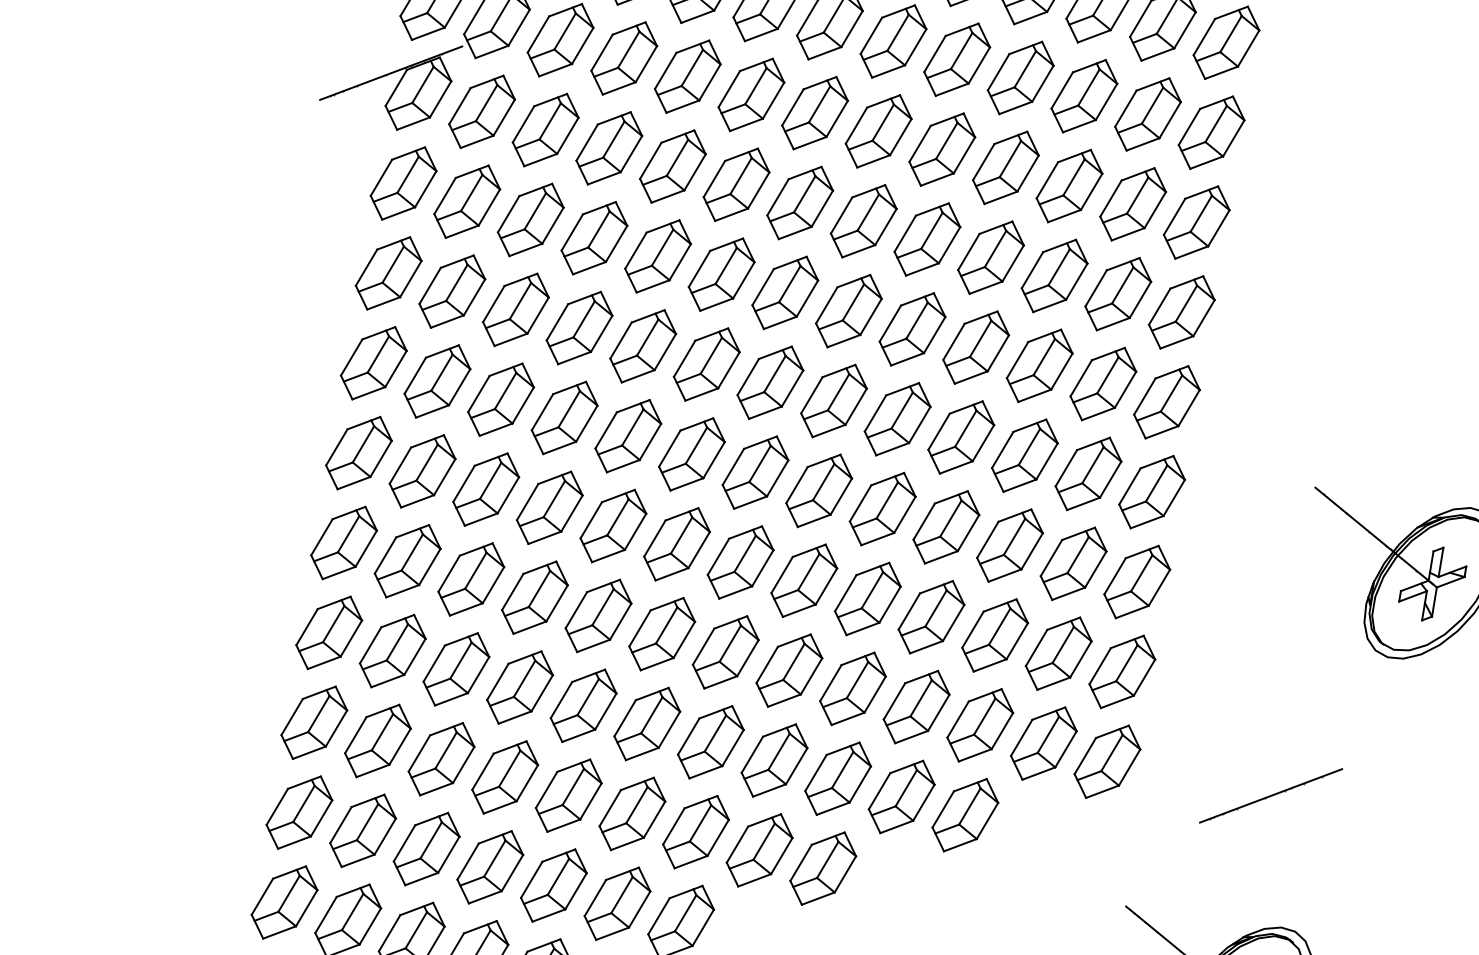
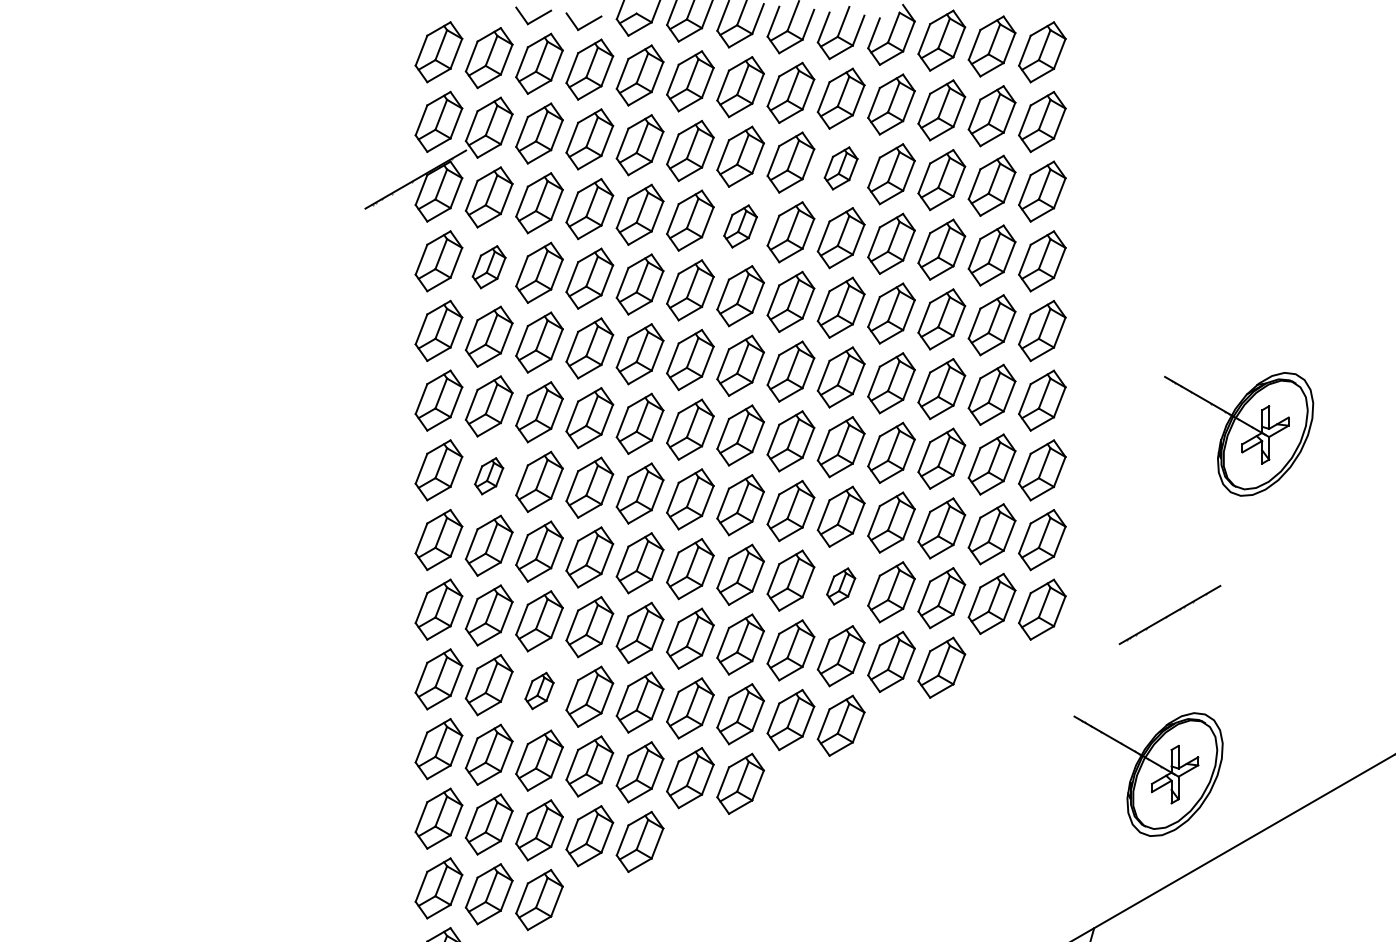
part: (941, 149) -> (840, 168), size x0.7
part: (466, 202) -> (488, 267), size x0.7
part: (799, 203) -> (740, 226), size x0.7
part: (421, 471) -> (488, 476), size x0.6
part: (852, 688) -> (840, 586), size x0.6
part: (441, 758) -> (539, 690), size x0.6

